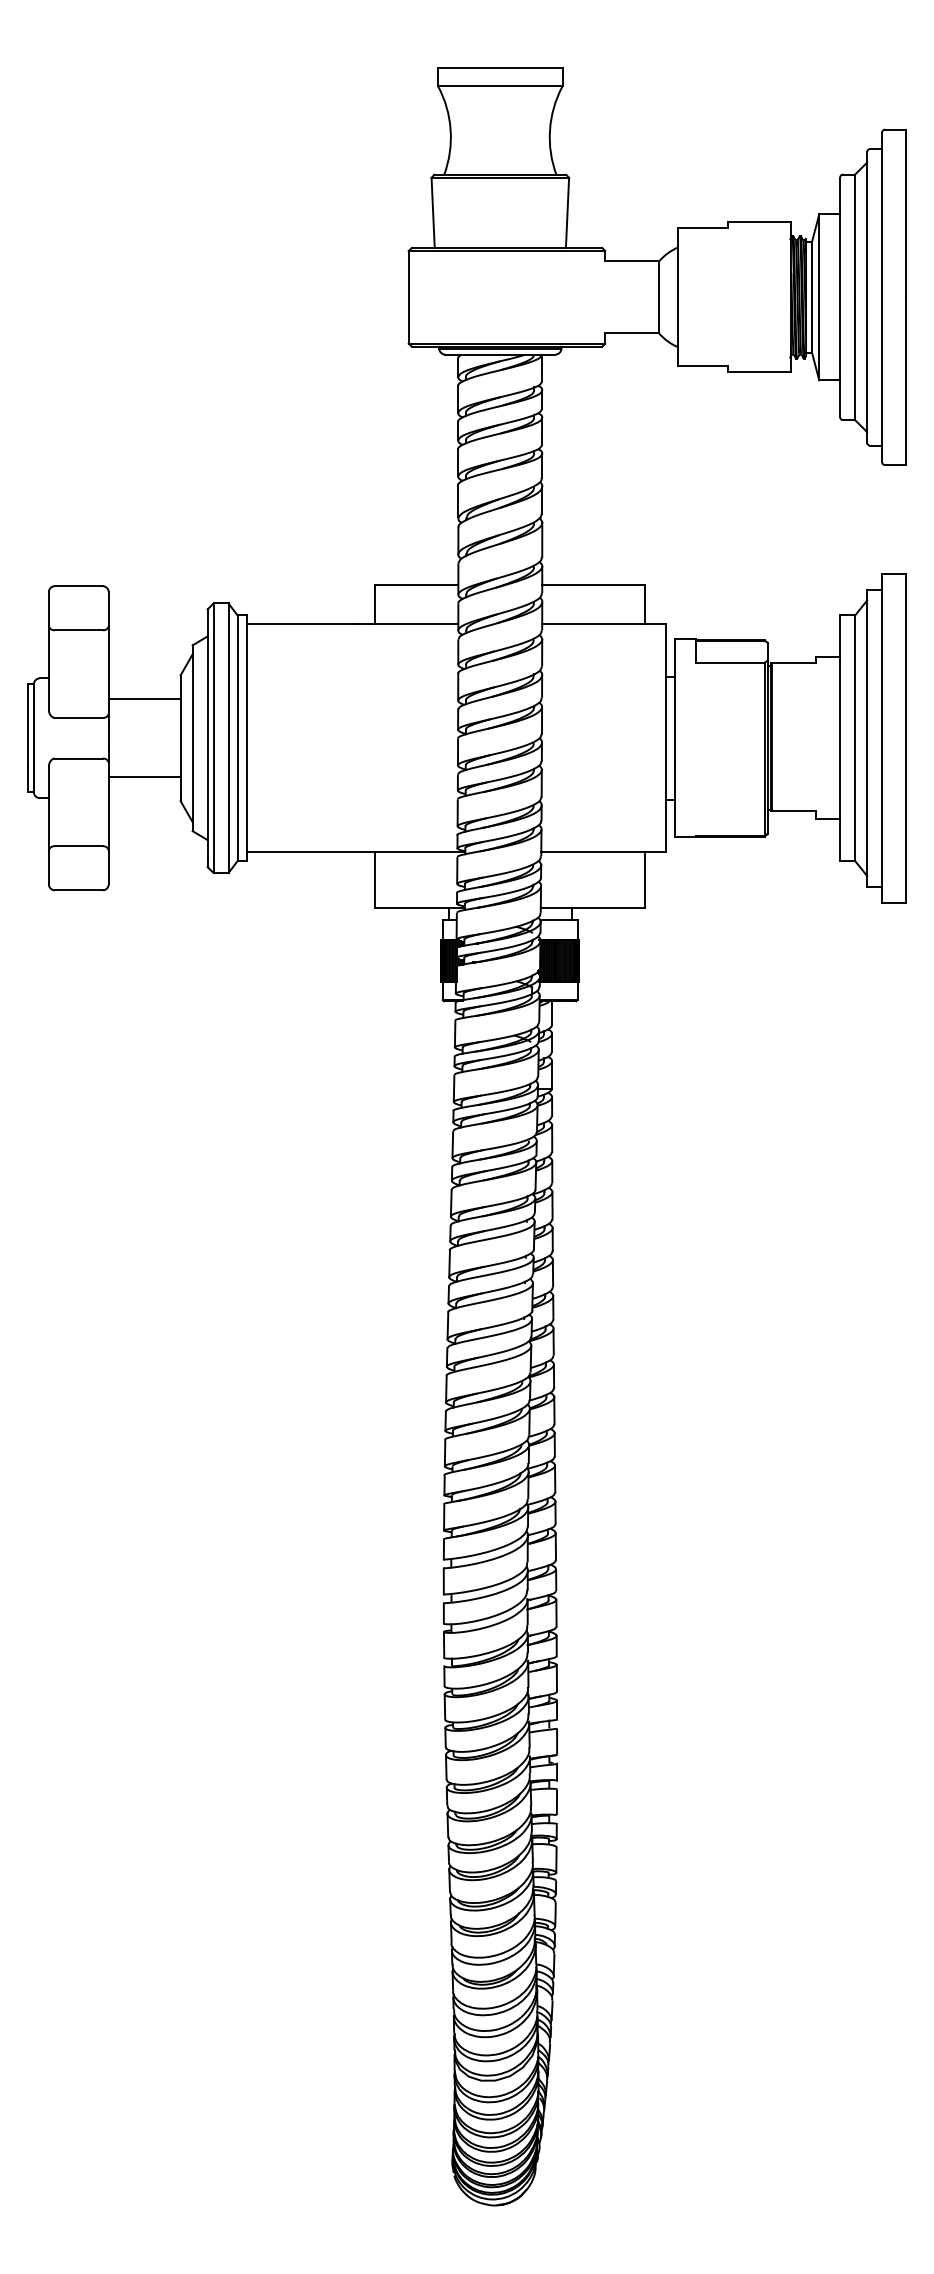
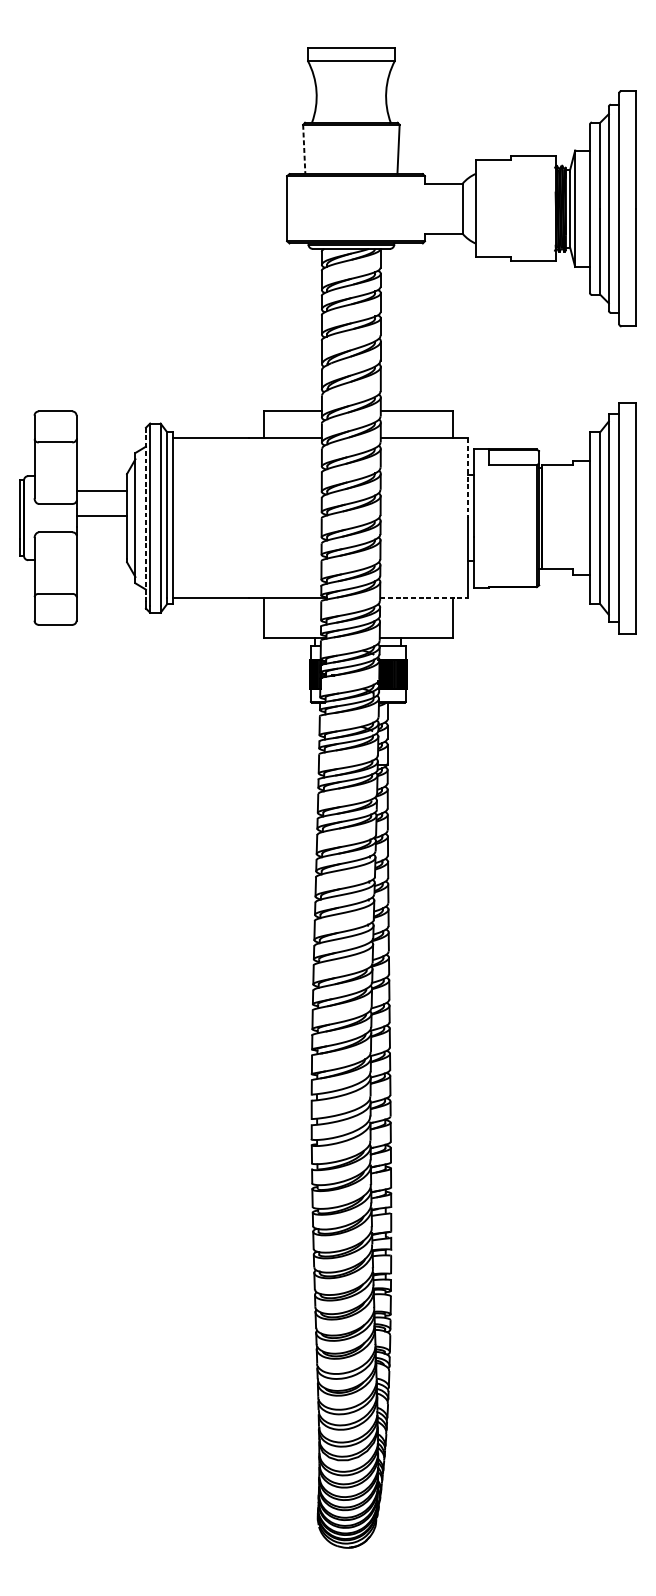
line: (433, 213) -> (304, 149), solid -> dashed
line: (665, 681) -> (467, 478), solid -> dashed
line: (207, 733) -> (145, 514), solid -> dashed
line: (144, 777) -> (101, 516), moved
line: (604, 852) -> (424, 598), solid -> dashed

